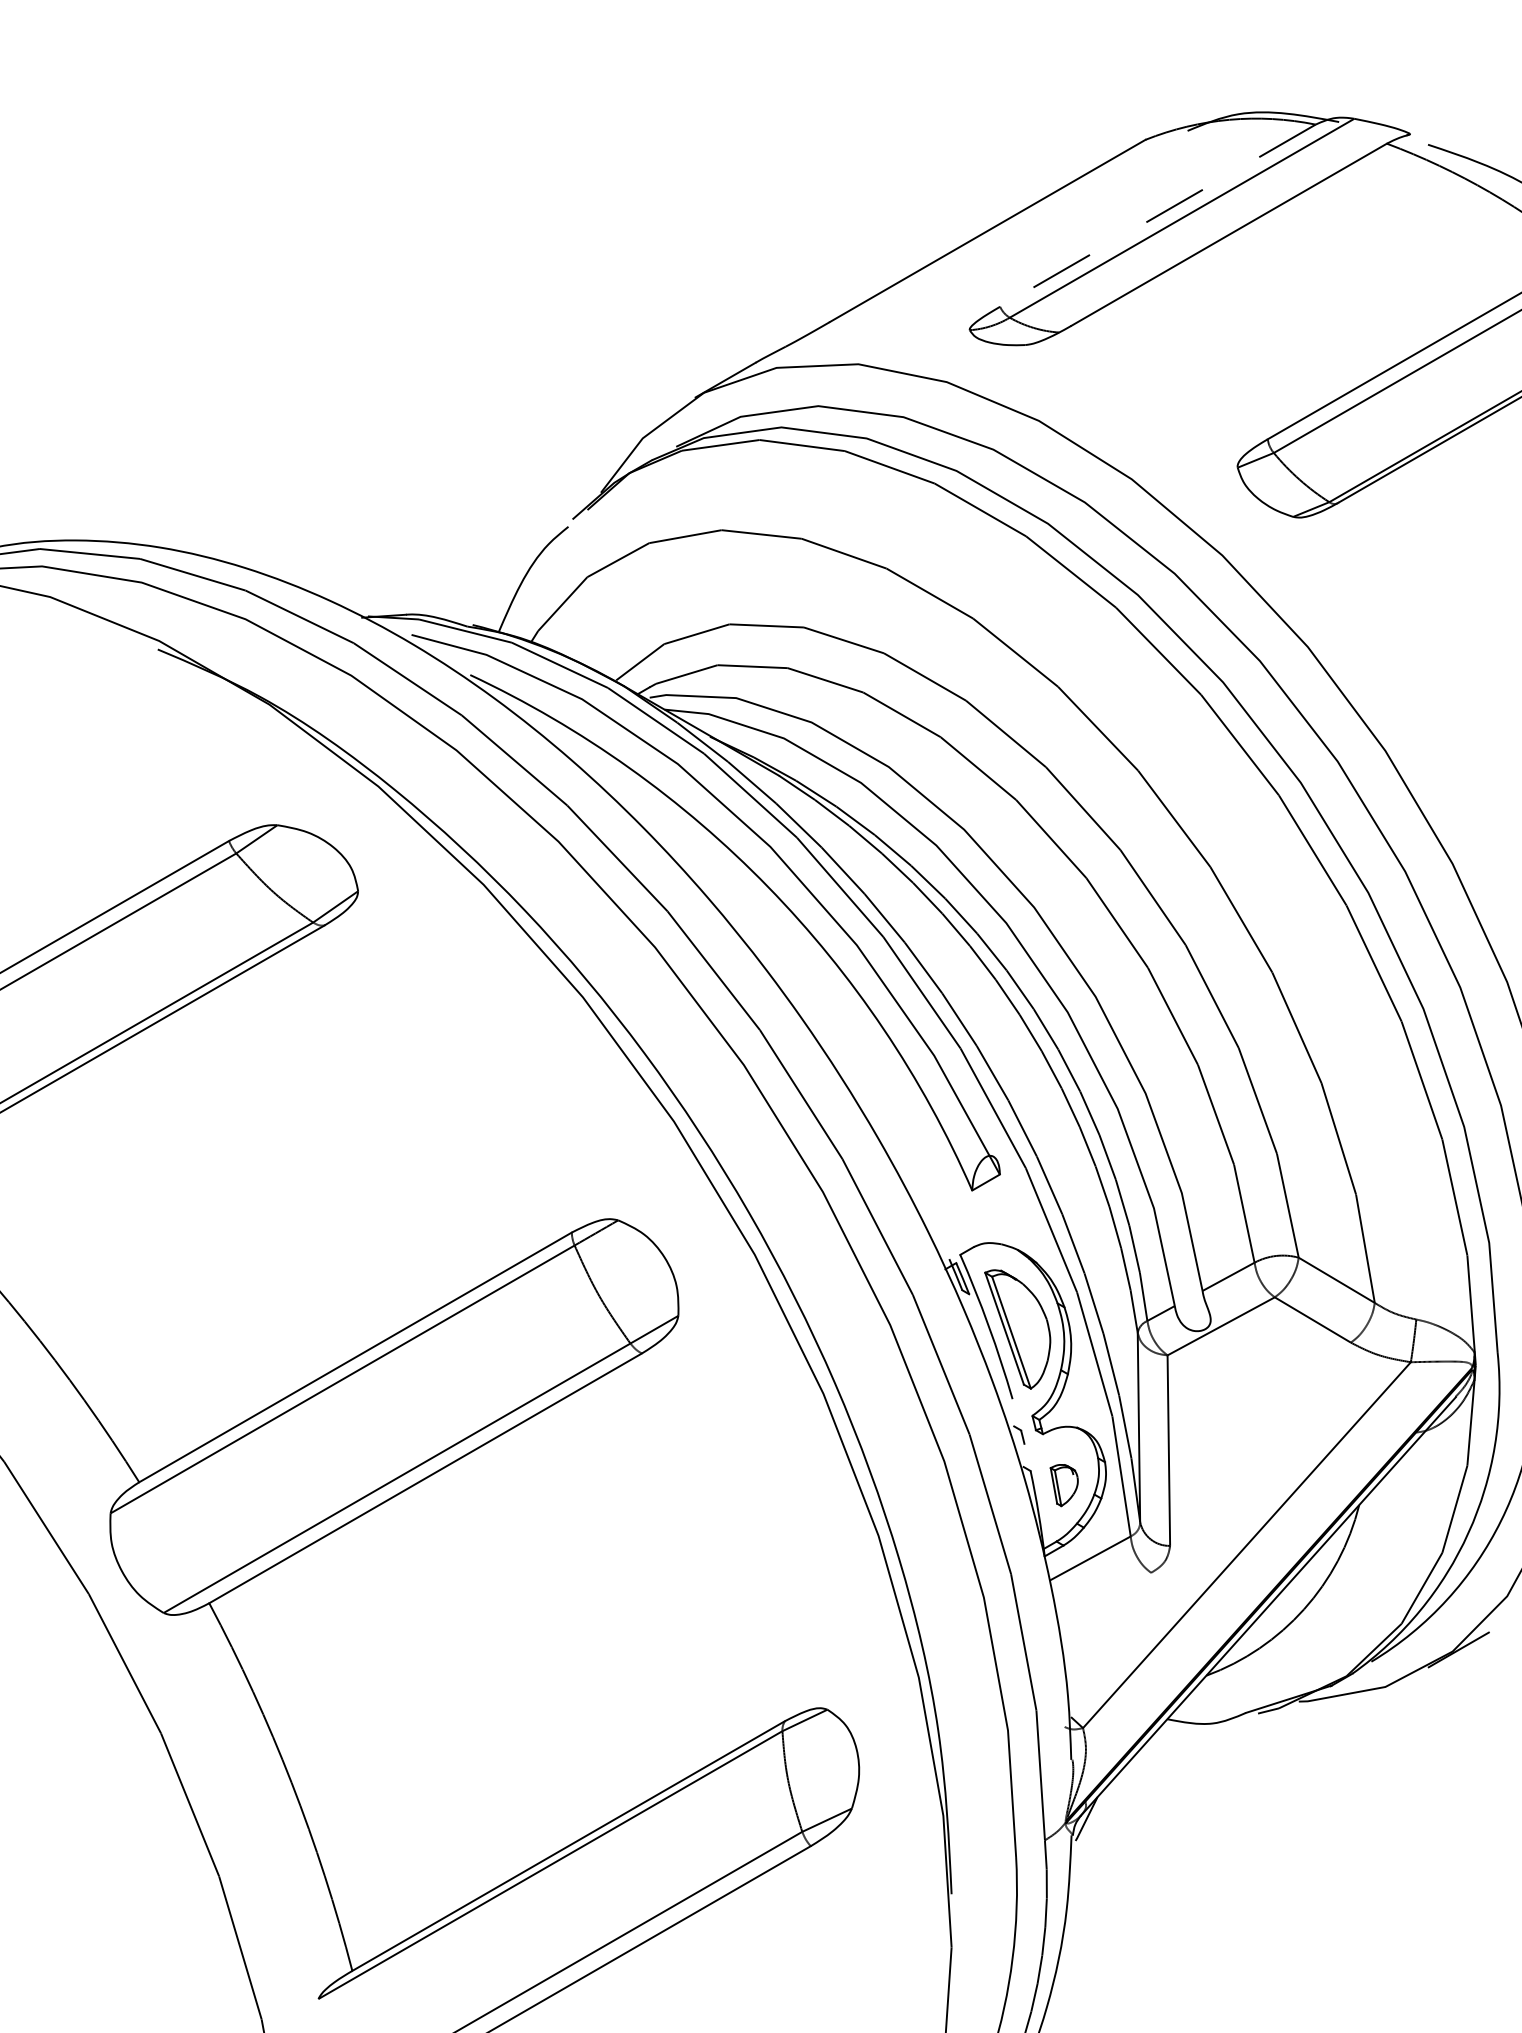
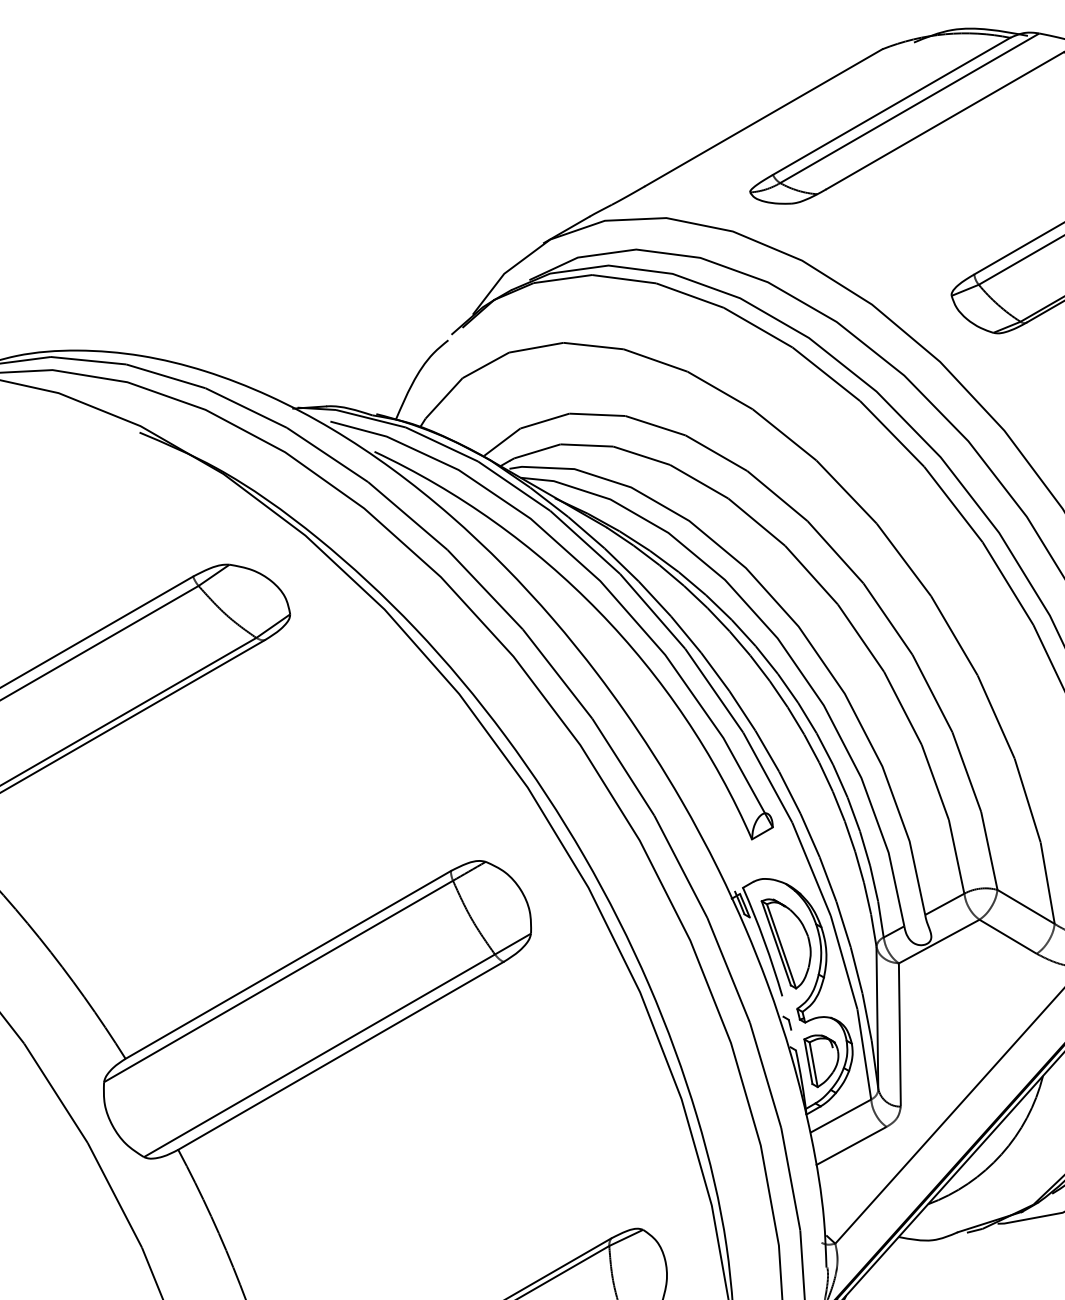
line: (1157, 215) -> (891, 106), dashed -> solid
part: (1063, 1485) -> (820, 1061), size x1.67
line: (1103, 1598) -> (850, 1146), added

